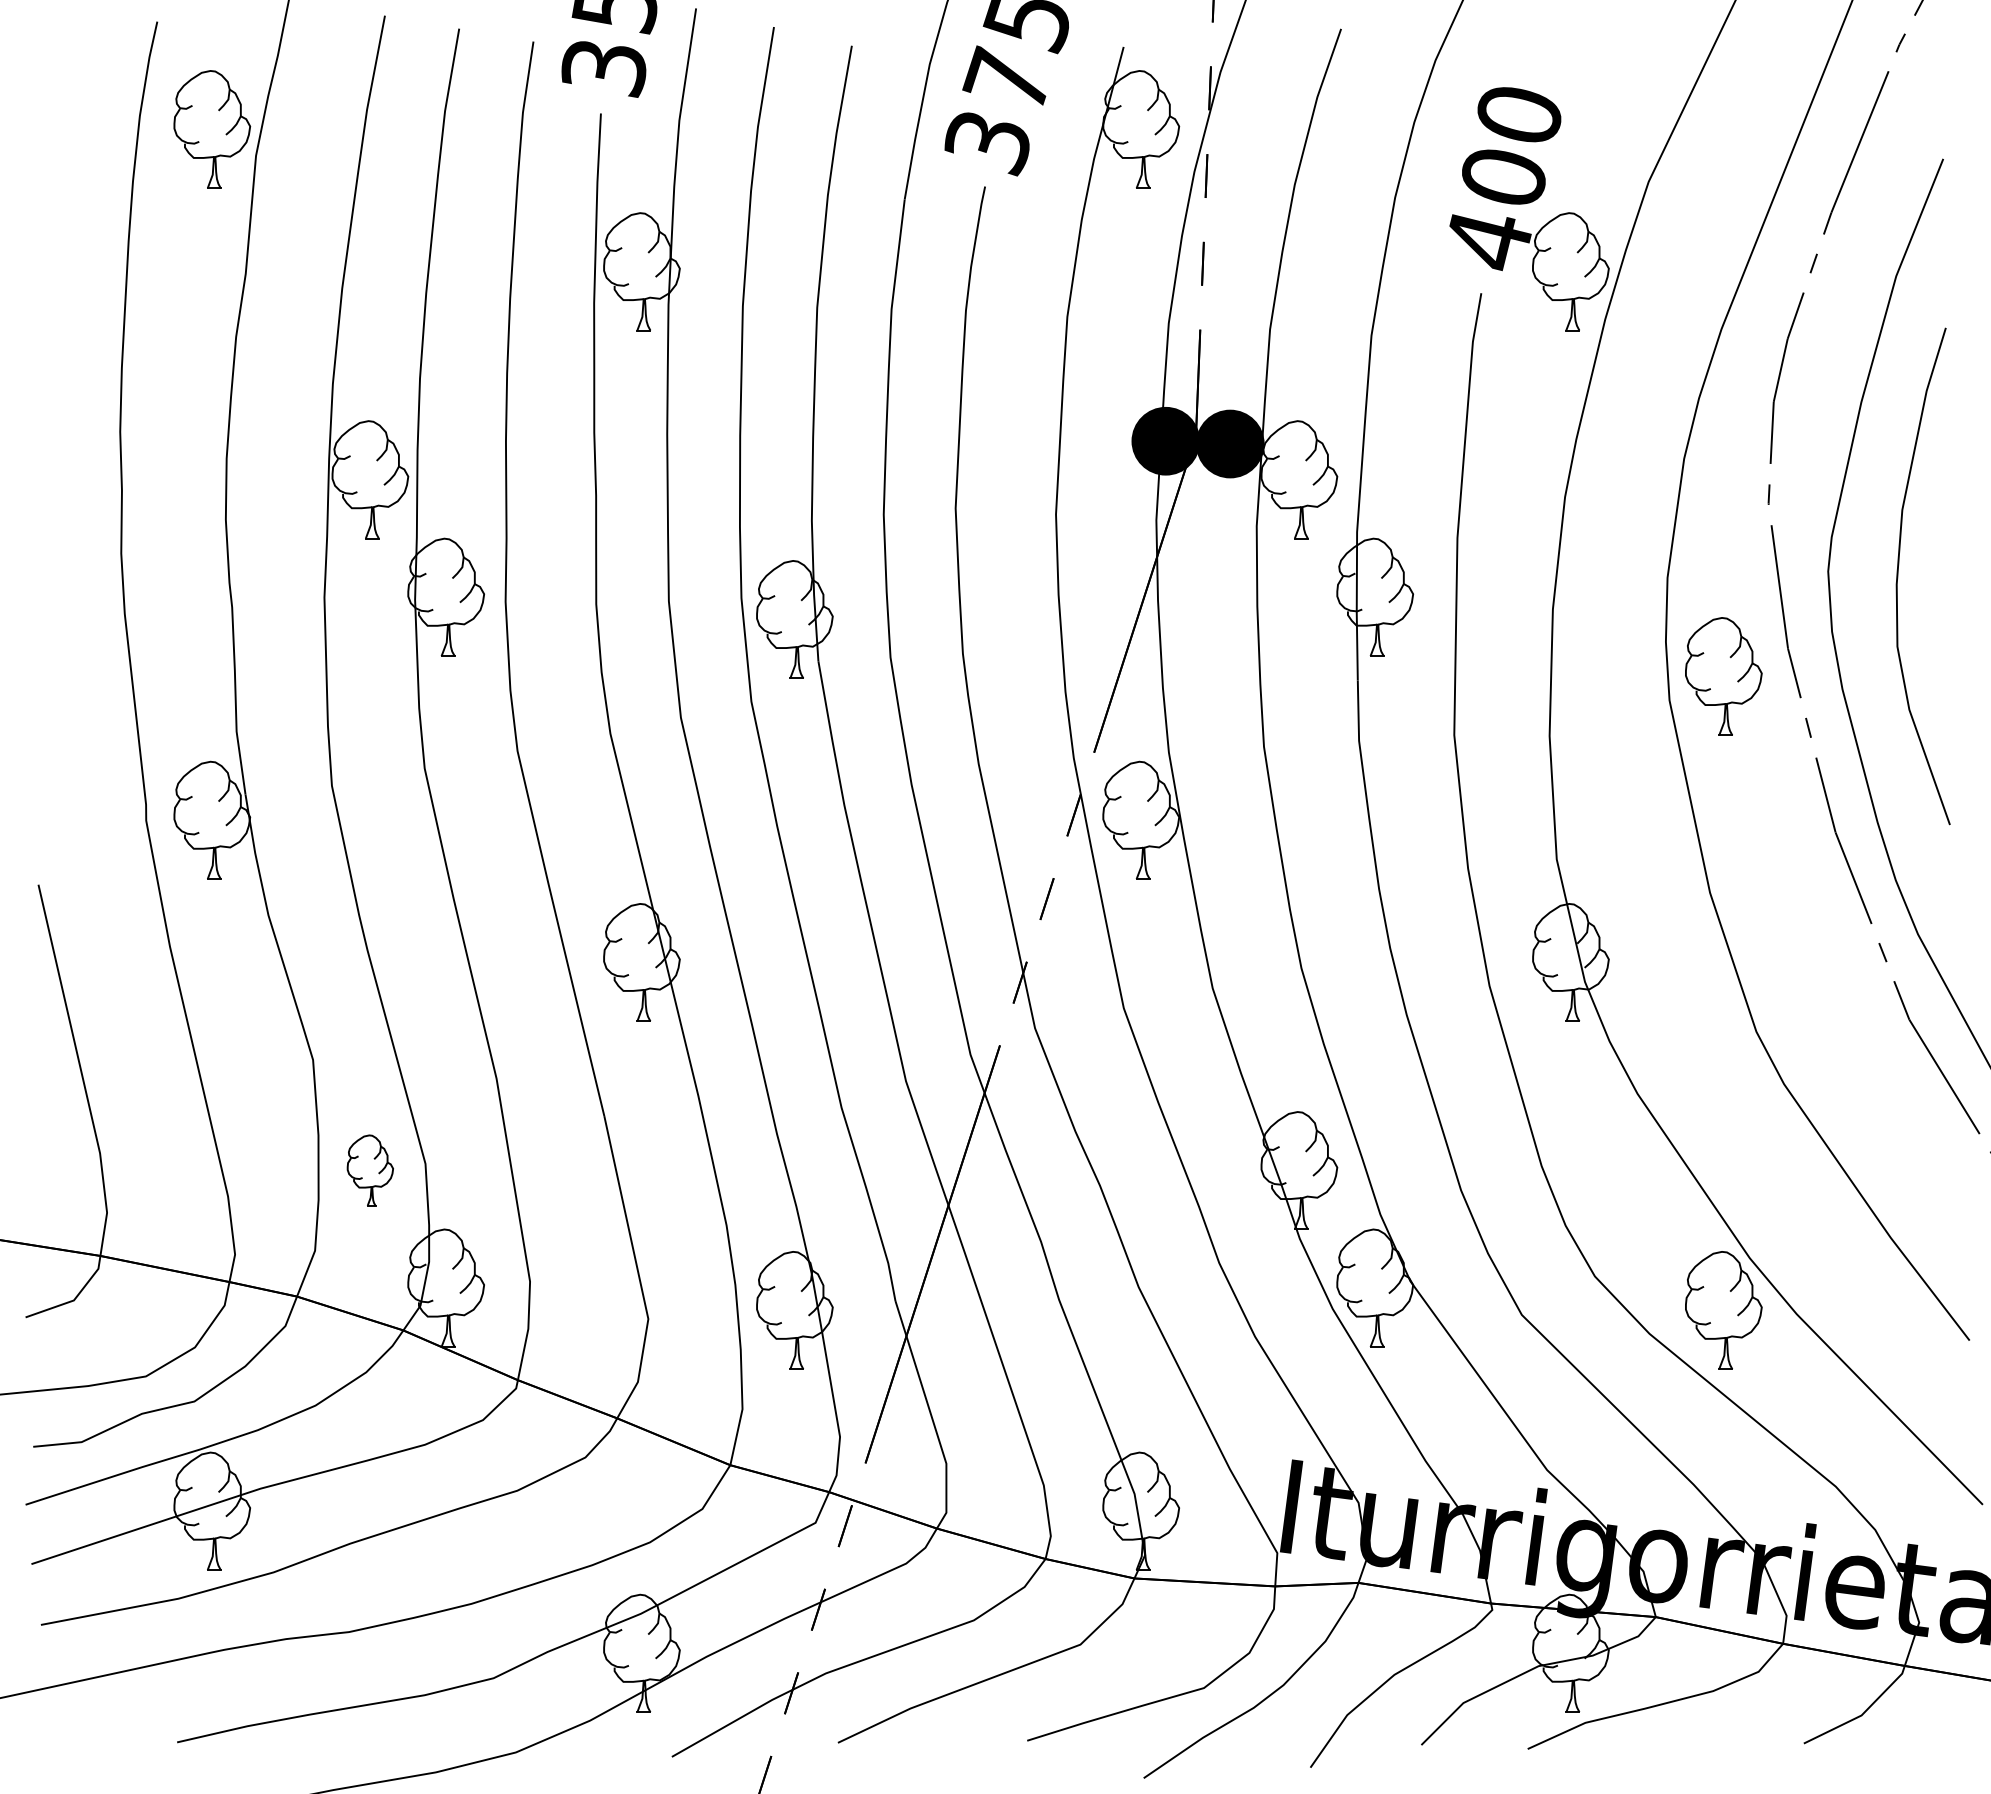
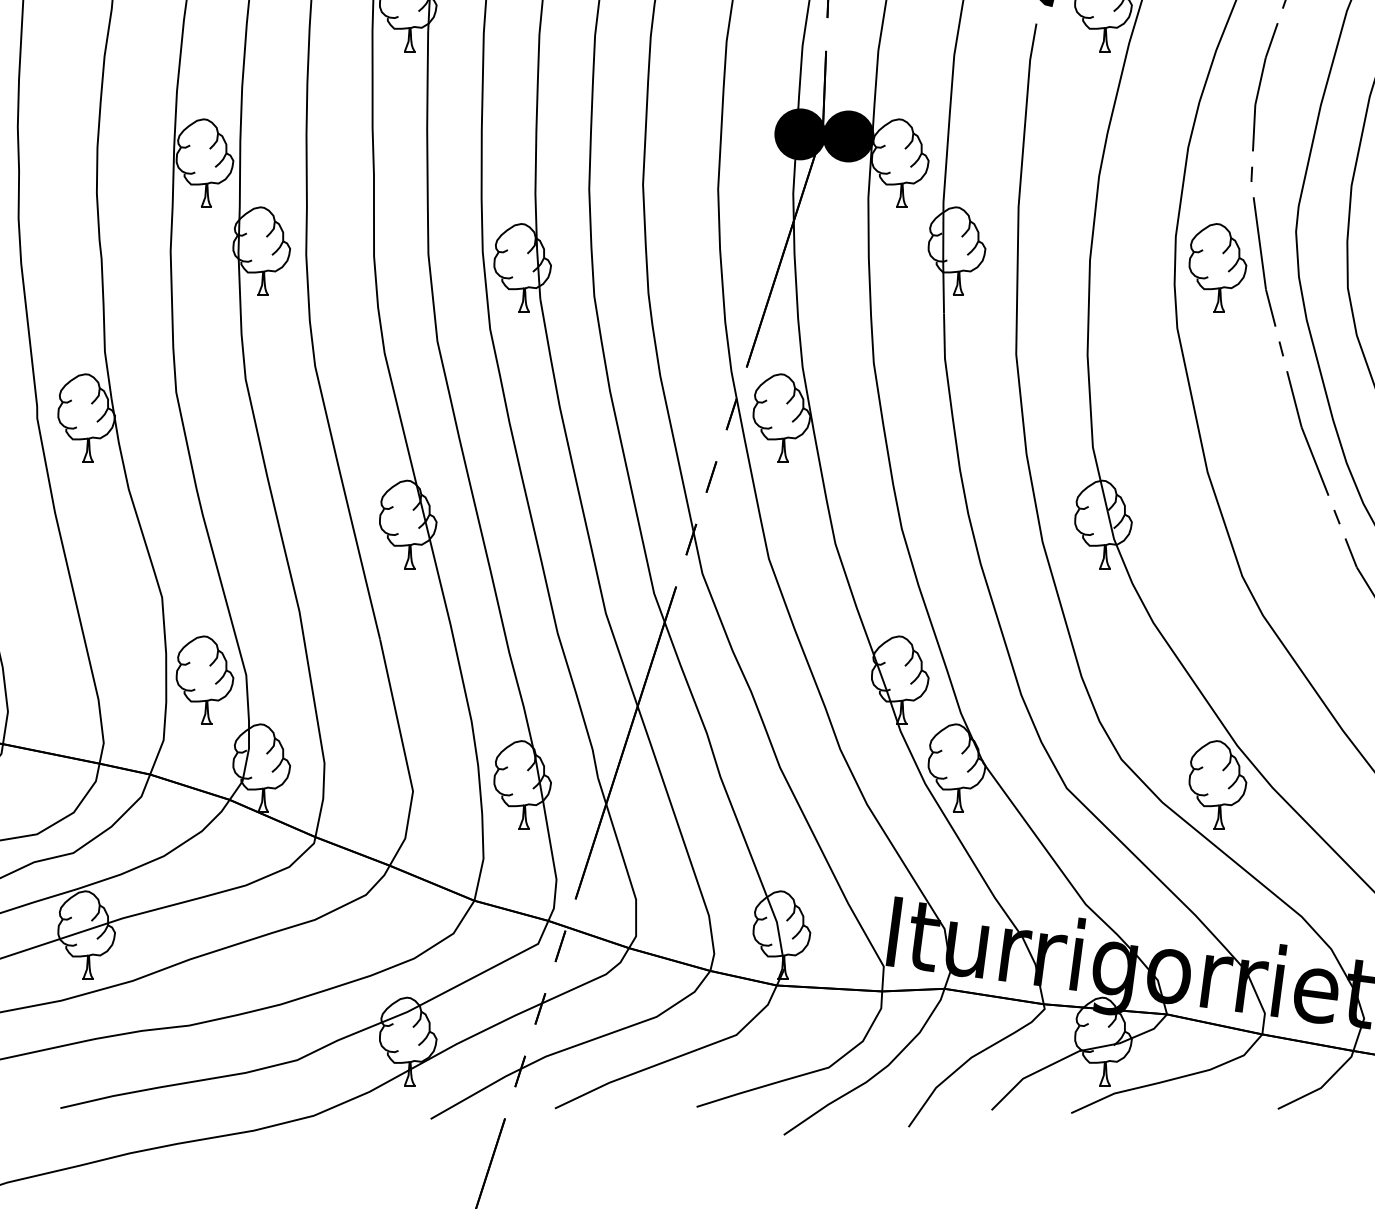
part: (1723, 676) -> (1217, 267), moved
part: (370, 1170) -> (205, 680), size x1.67

